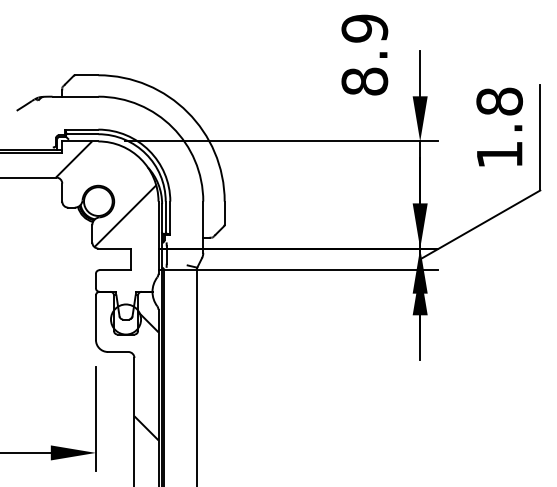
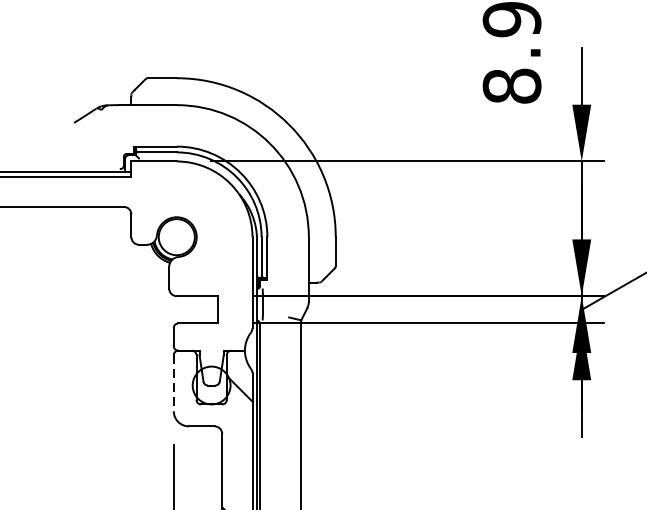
hatch: (106, 230) -> (187, 273), removed
line: (95, 318) -> (173, 384), solid -> dashed

